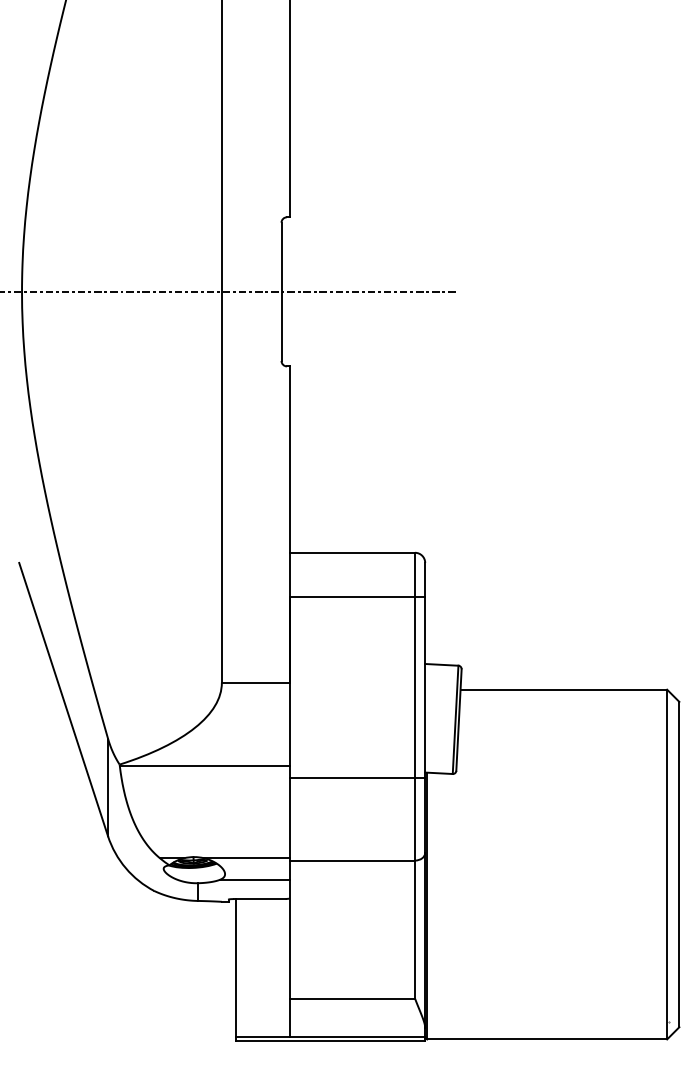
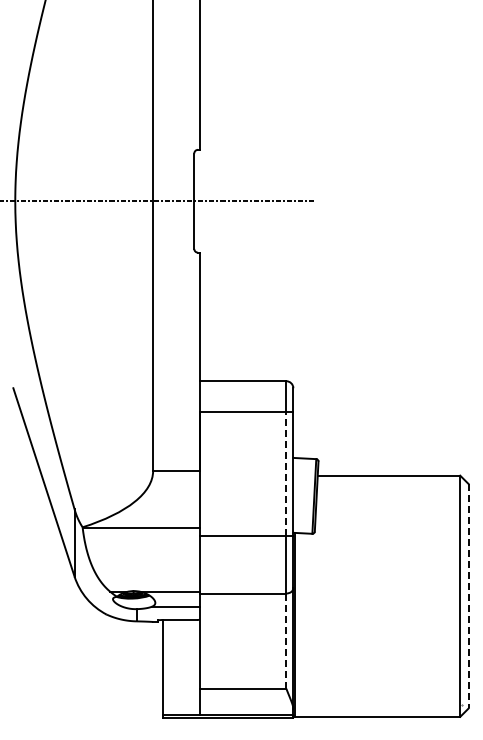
line: (415, 686) -> (286, 473), solid -> dashed
line: (679, 864) -> (468, 596), solid -> dashed
line: (415, 930) -> (286, 641), solid -> dashed

